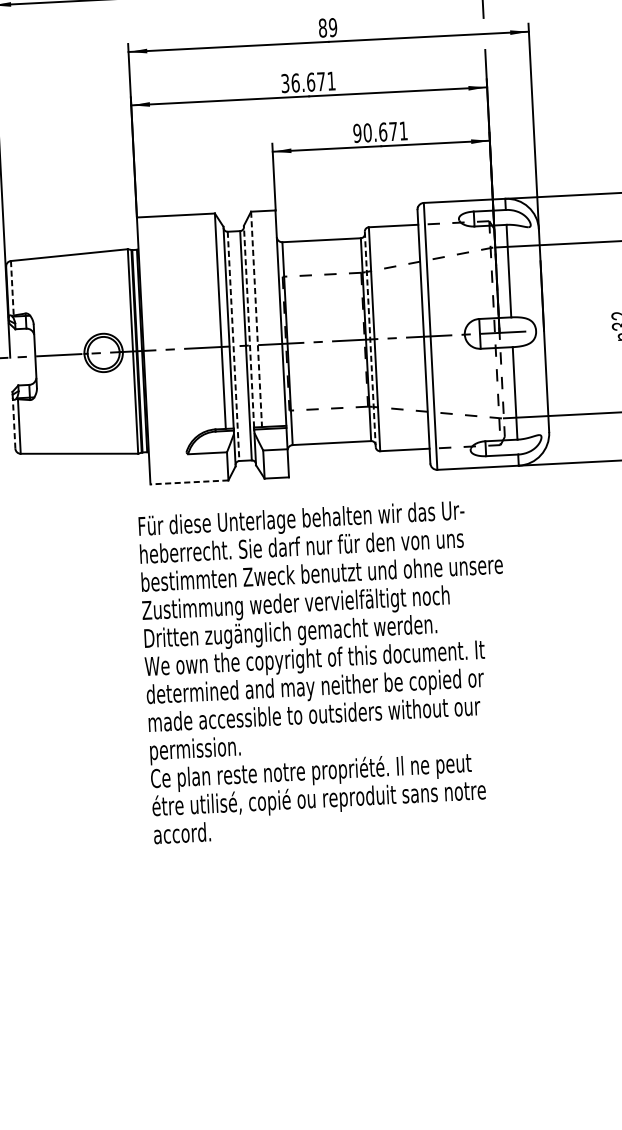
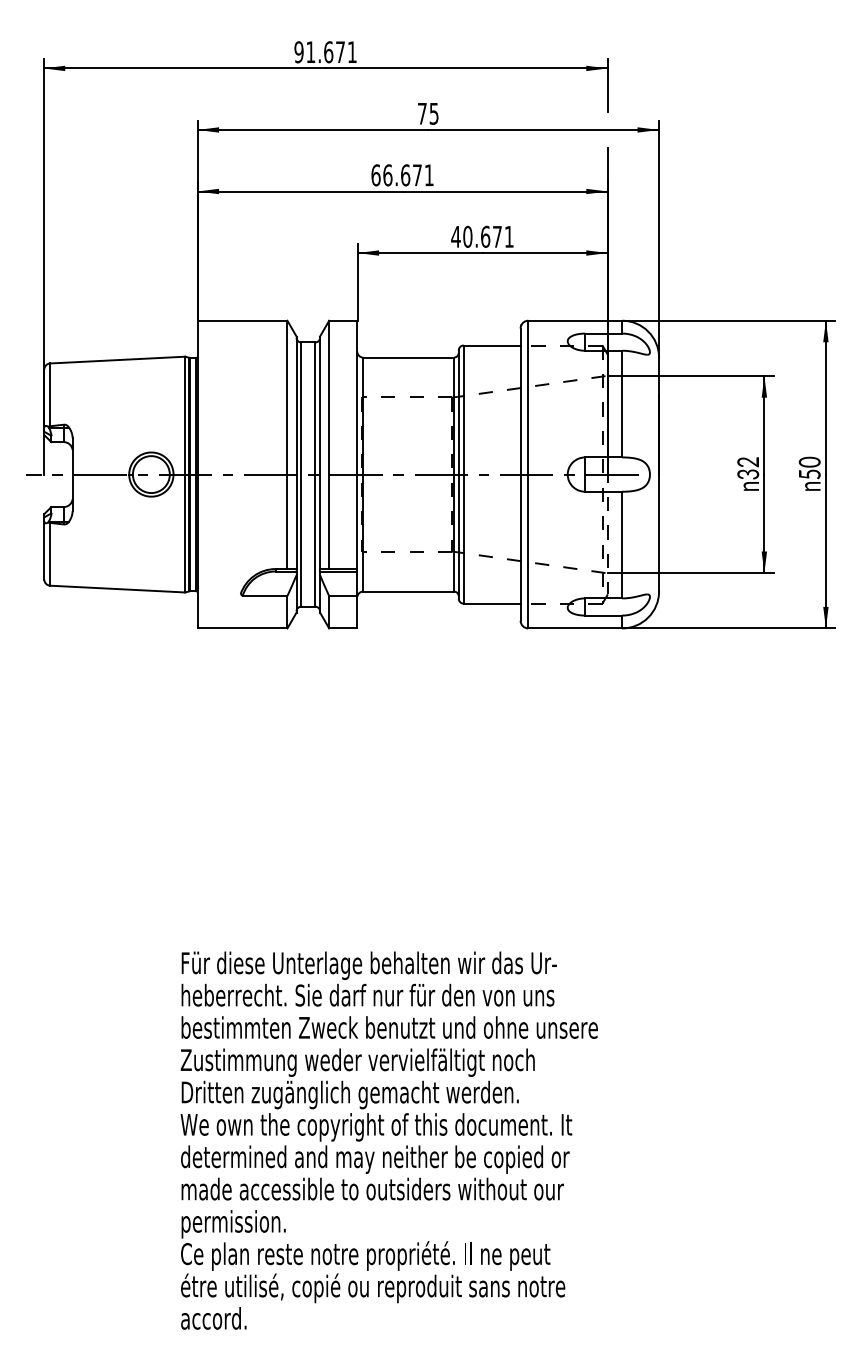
text: (327, 27) -> (427, 113), 89 -> 75
text: (284, 83) -> (375, 175), 36.671 -> 66.671
text: (356, 133) -> (455, 236), 90.671 -> 40.671
line: (12, 288) -> (50, 395), dashed -> solid
line: (256, 319) -> (329, 445), dashed -> solid
line: (249, 326) -> (320, 452), dashed -> solid
line: (370, 340) -> (458, 475), dashed -> solid
line: (233, 347) -> (301, 475), dashed -> solid
line: (14, 422) -> (44, 549), dashed -> solid
line: (189, 482) -> (242, 628), dashed -> solid
text: (325, 671) -> (388, 1140), moved

